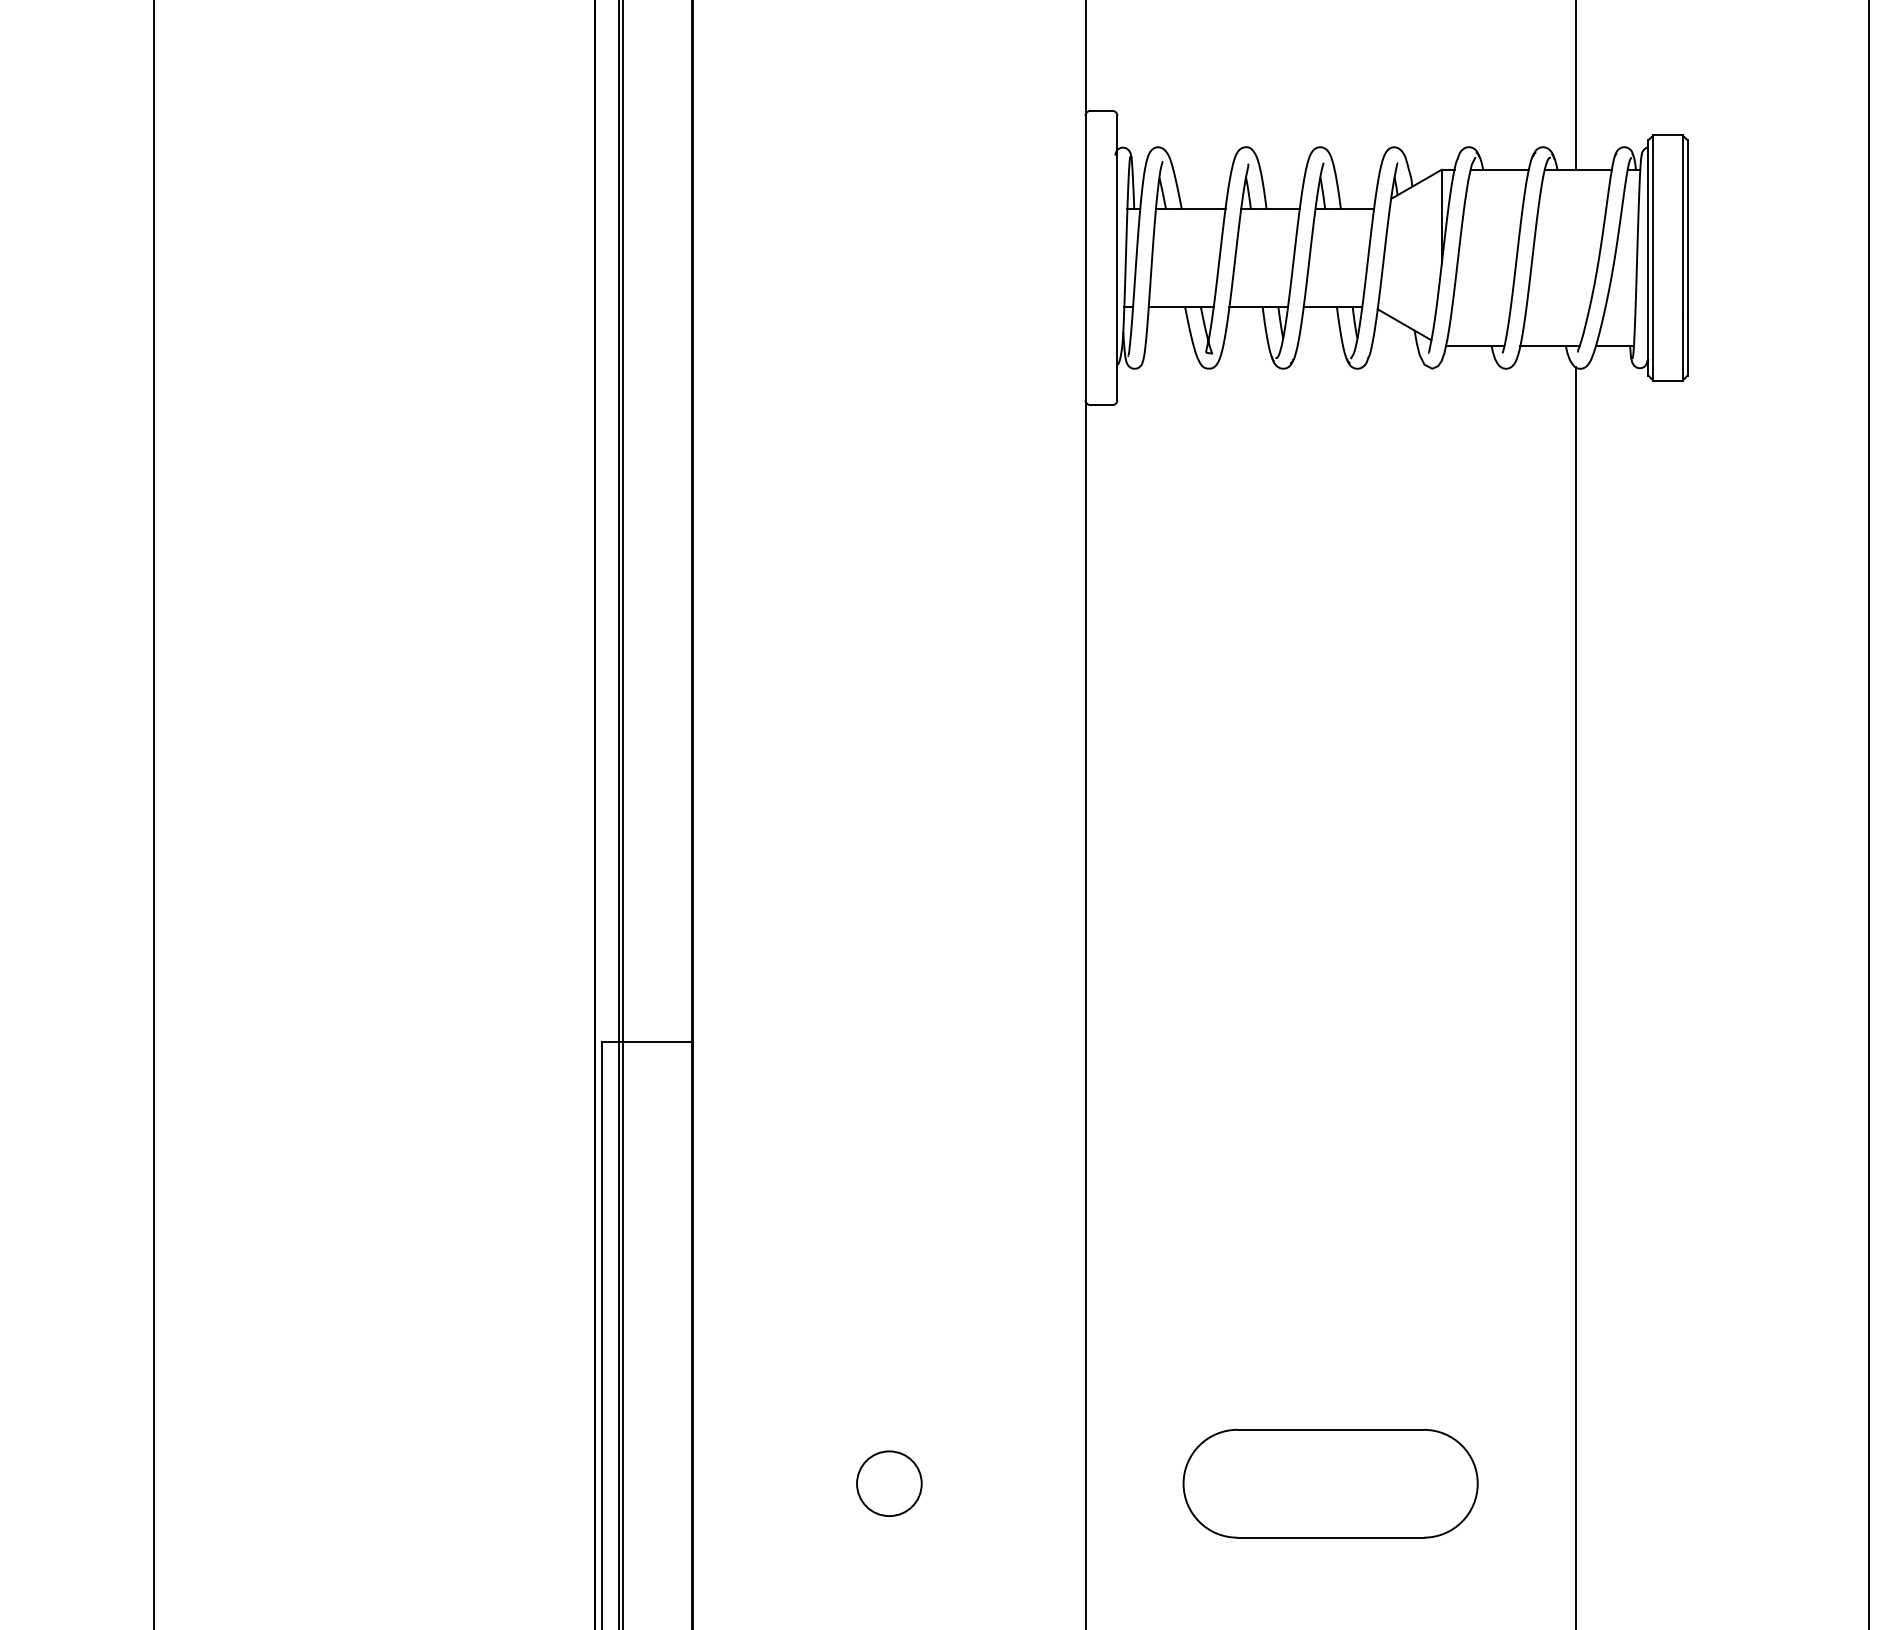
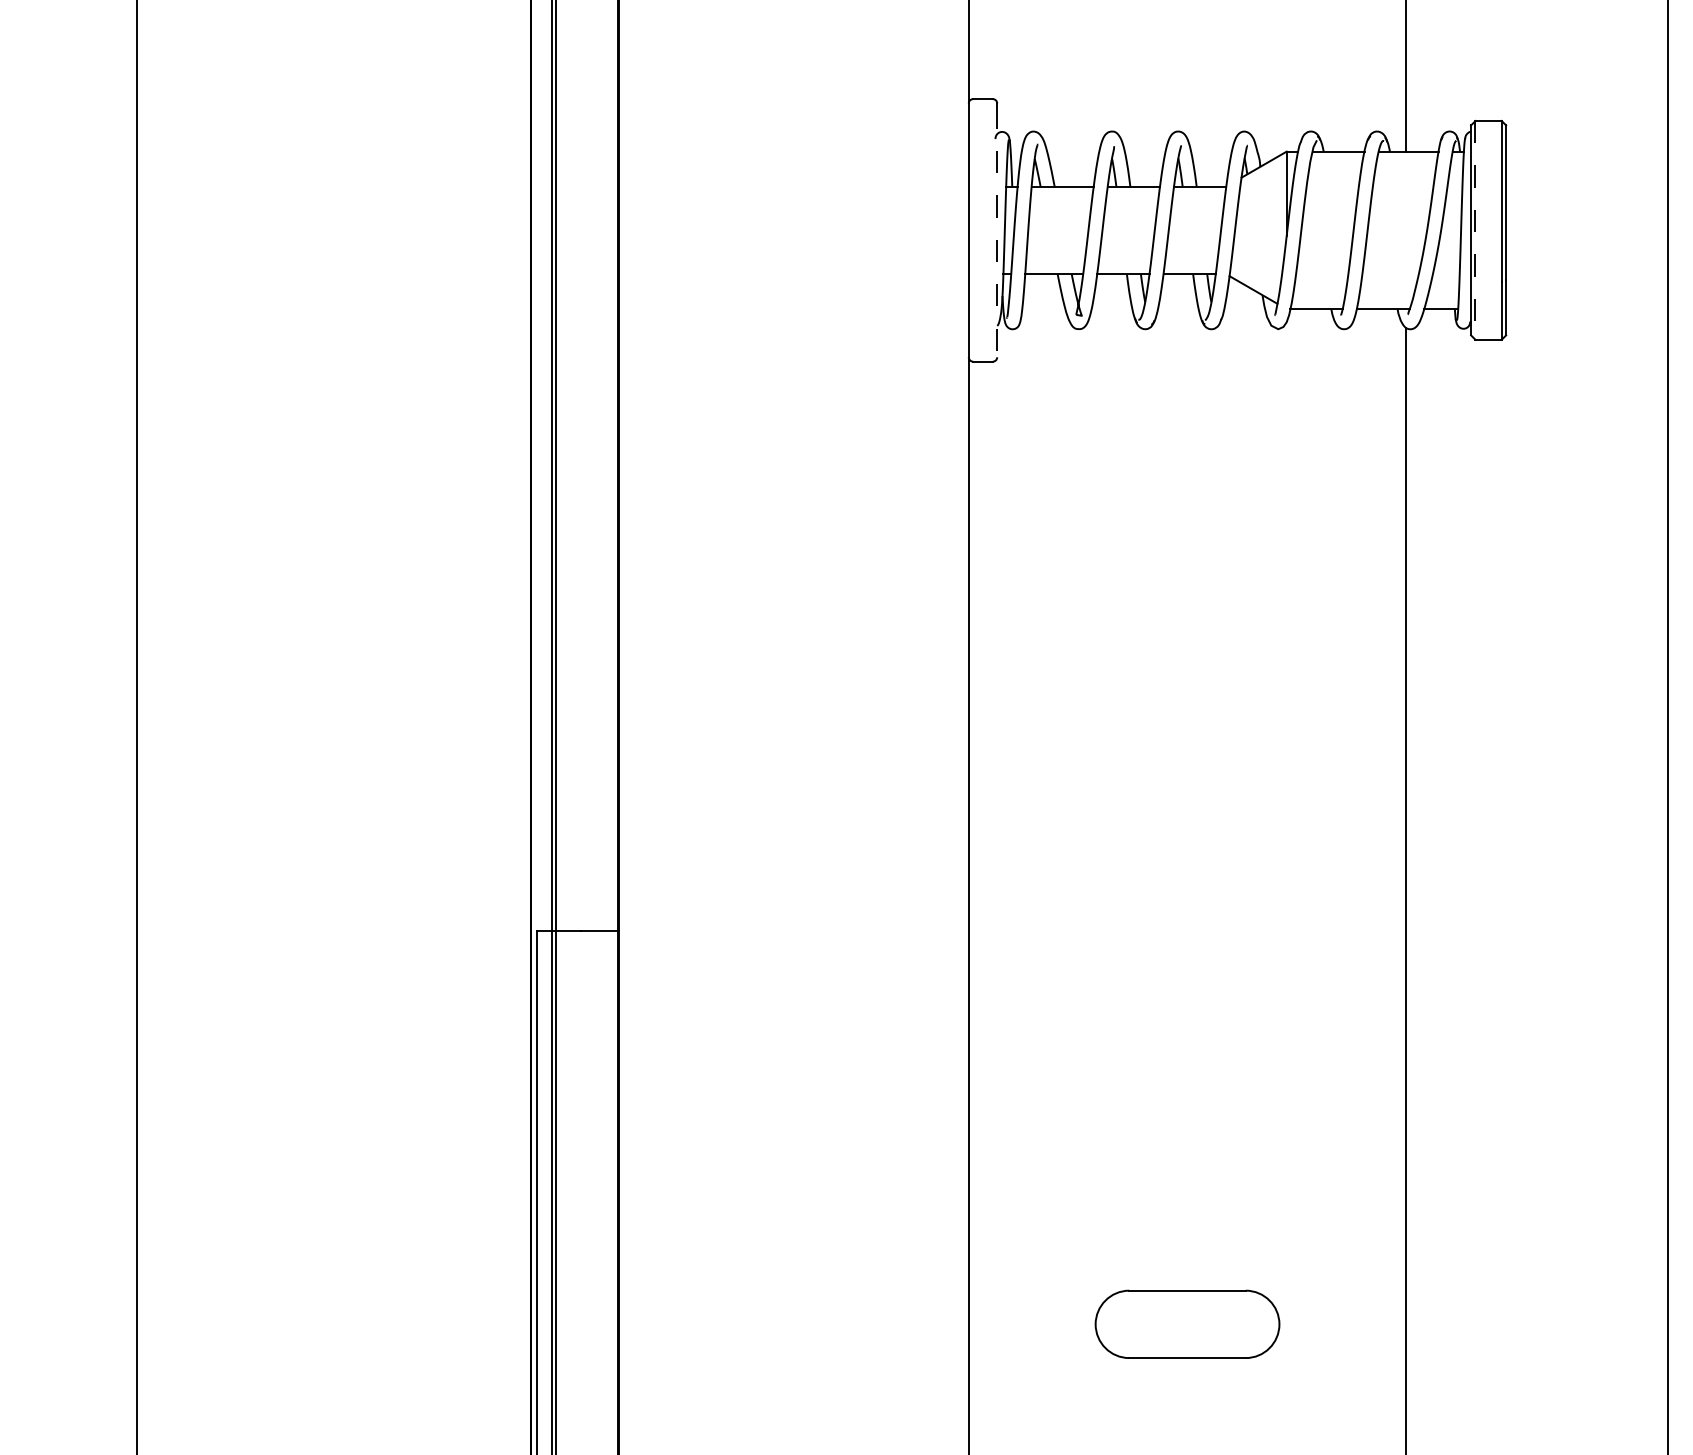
line: (1653, 258) -> (1475, 230), solid -> dashed
line: (1117, 260) -> (997, 232), solid -> dashed
circle: (889, 1483) -> (793, 1324), removed
part: (1330, 1483) -> (1187, 1324), size x0.7

